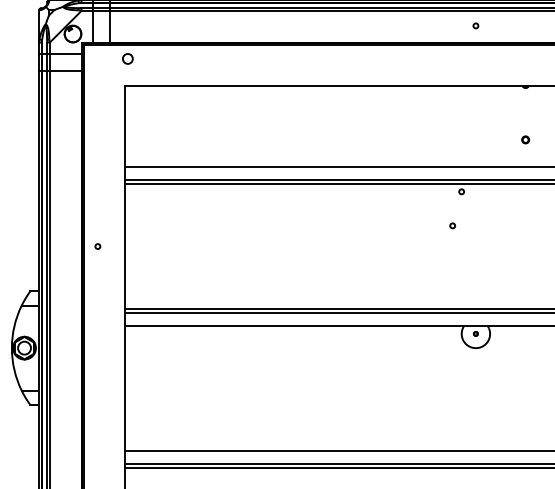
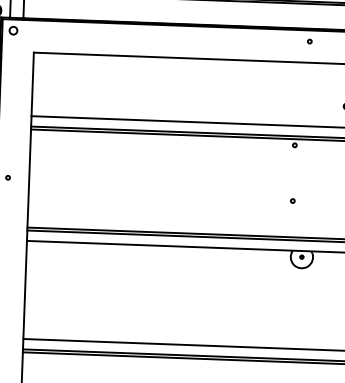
circle: (475, 25) -> (309, 41), moved
circle: (127, 58) -> (13, 30), moved
circle: (452, 225) -> (292, 200), moved

